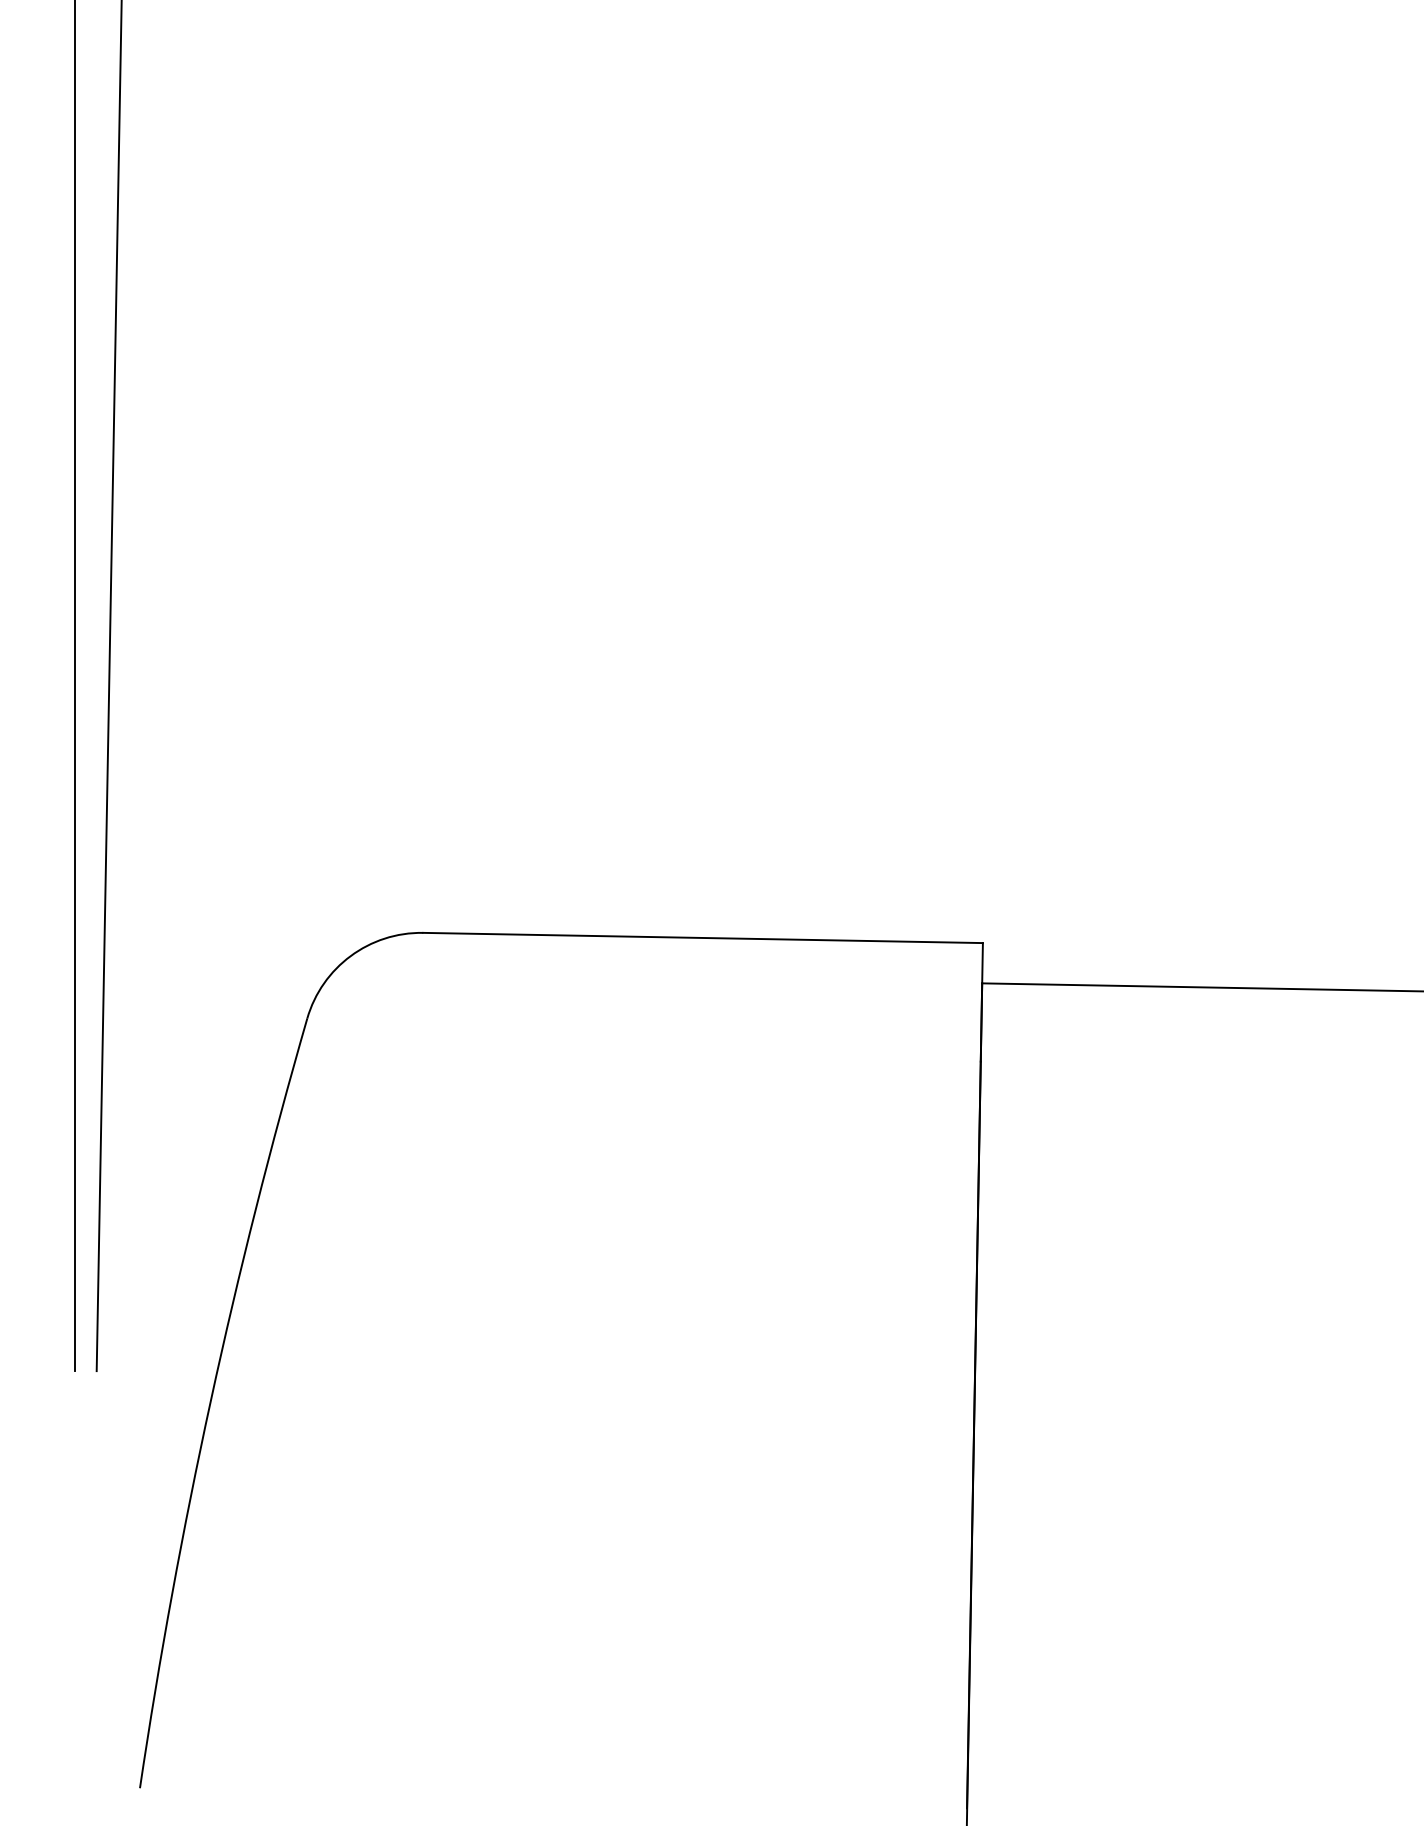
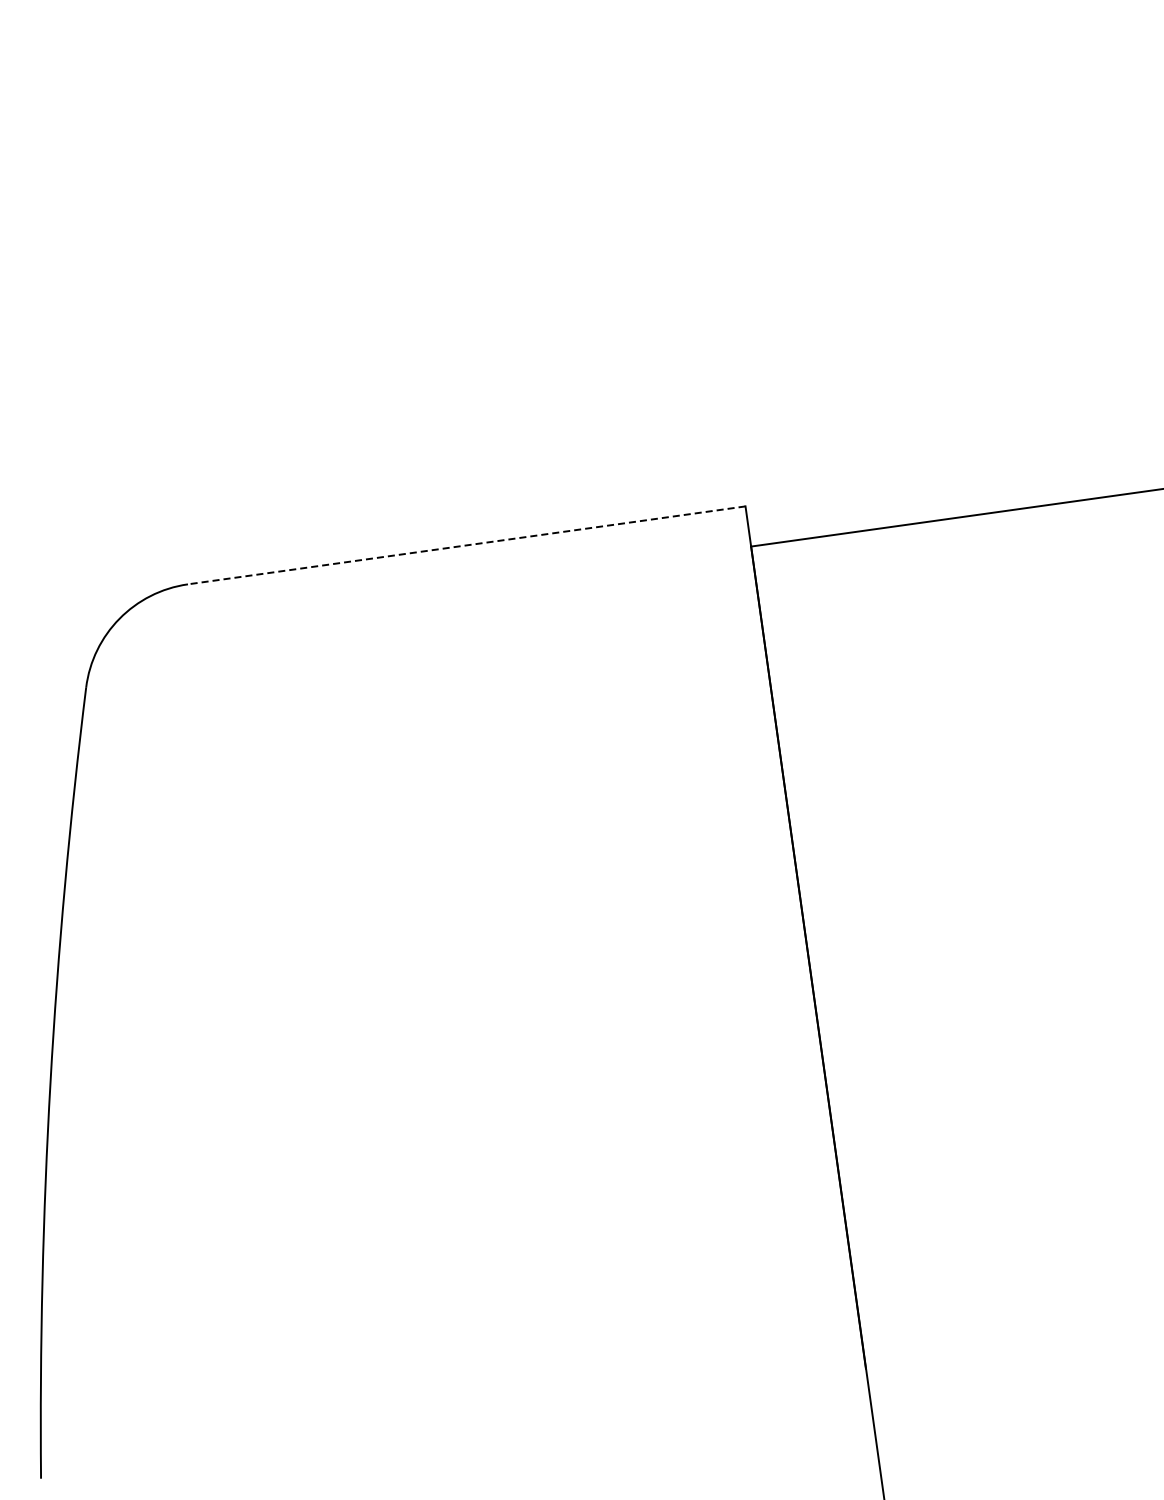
line: (703, 937) -> (467, 544), solid -> dashed

